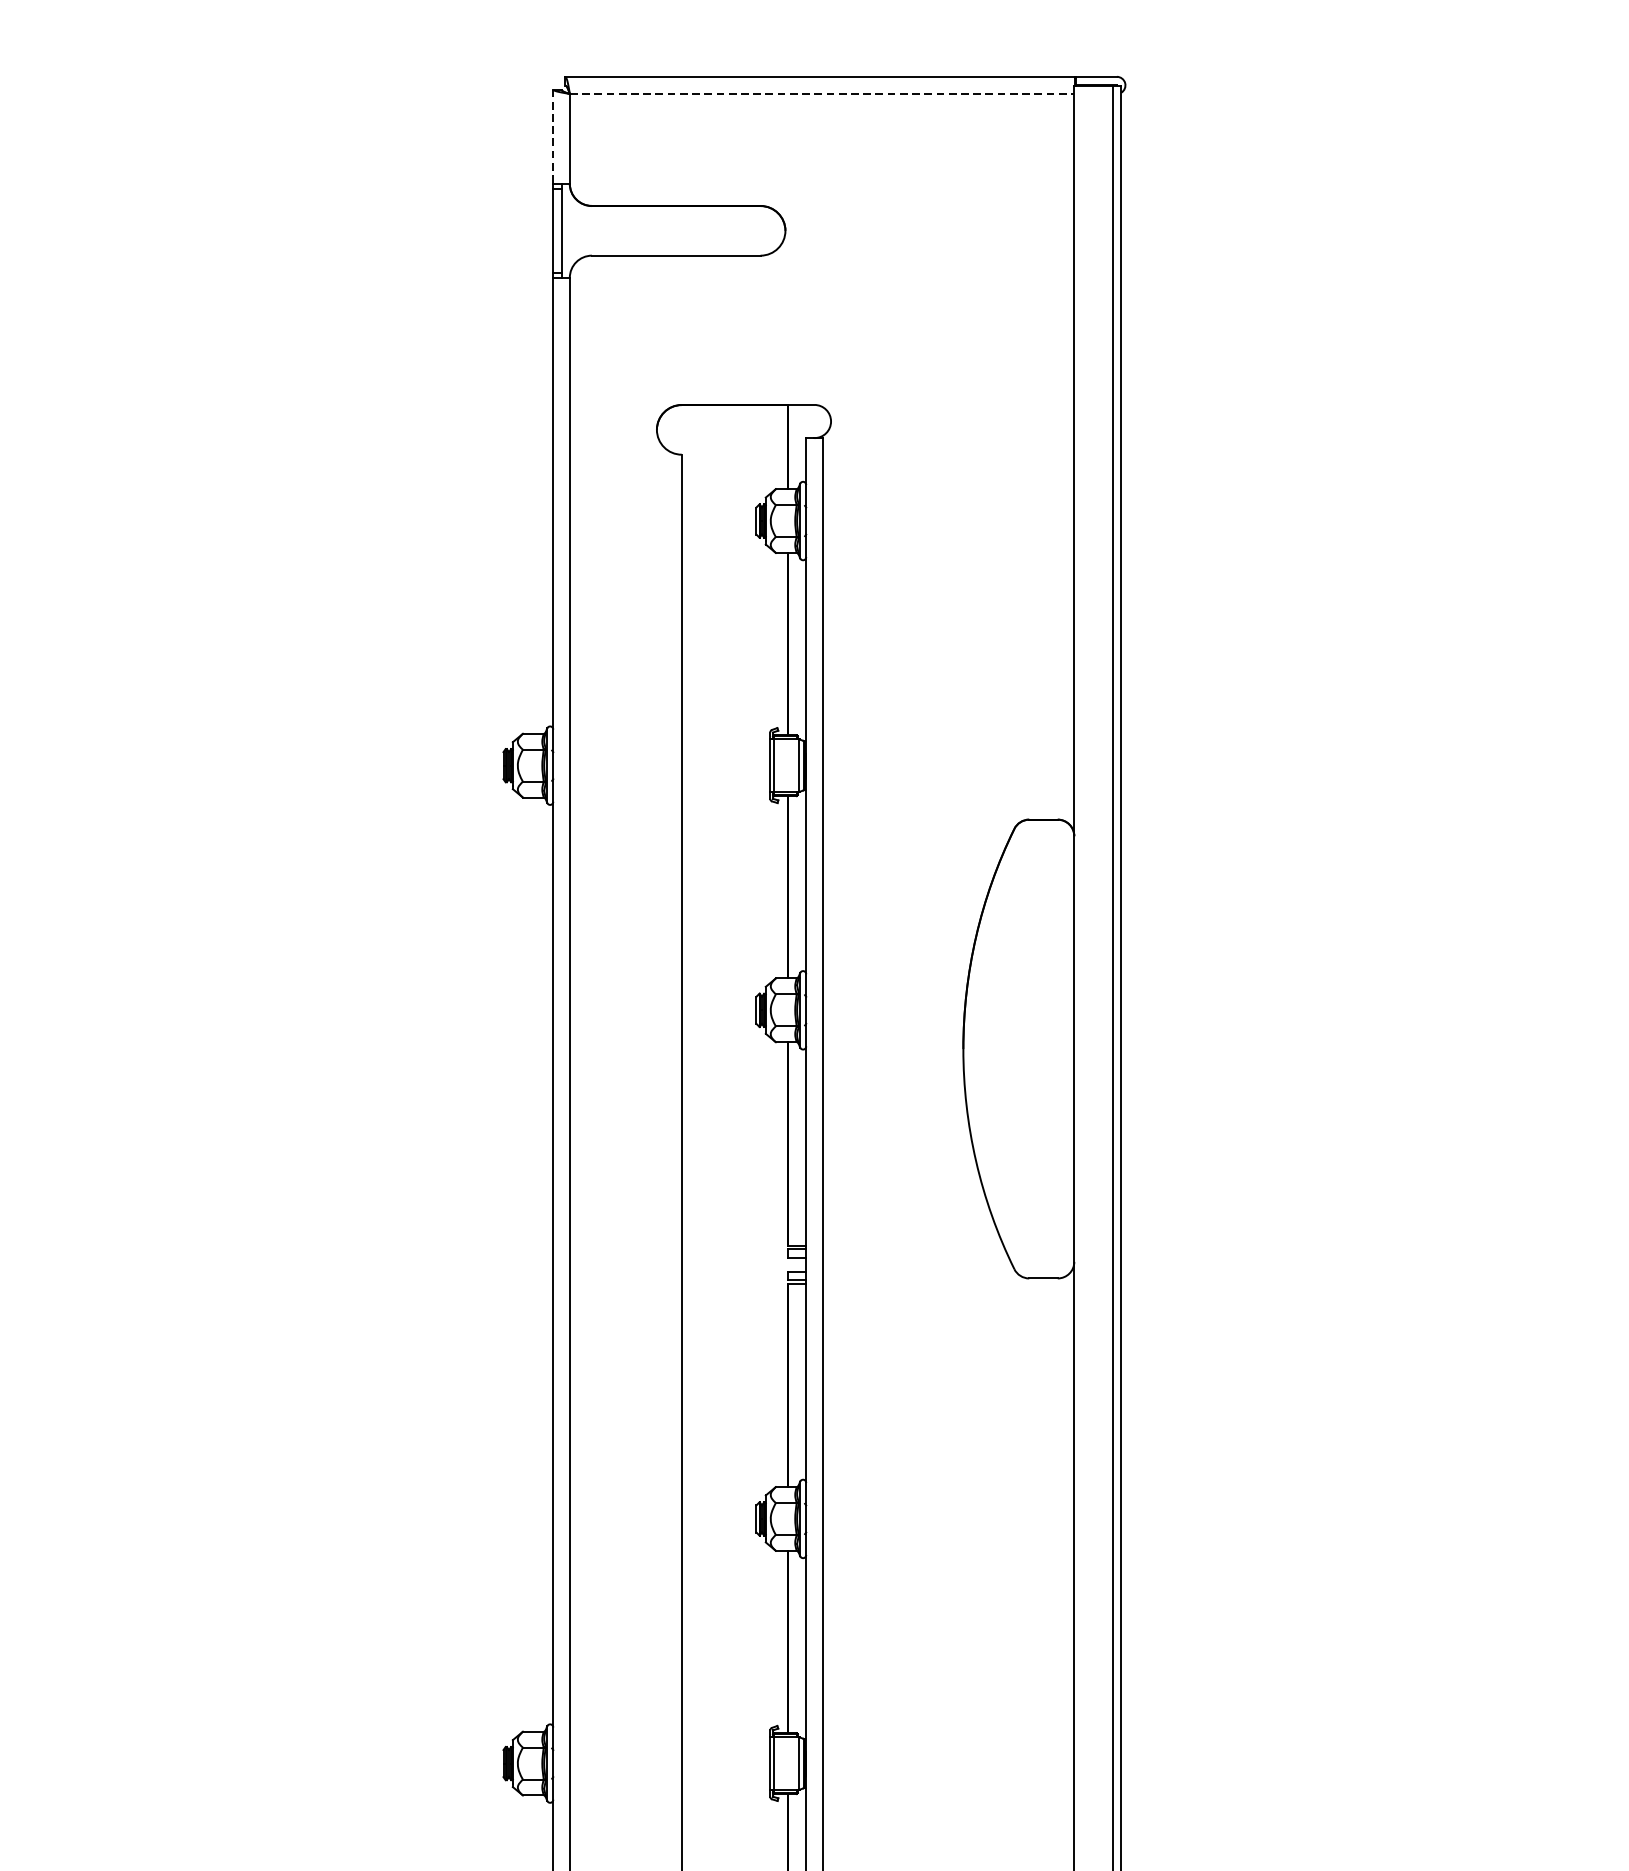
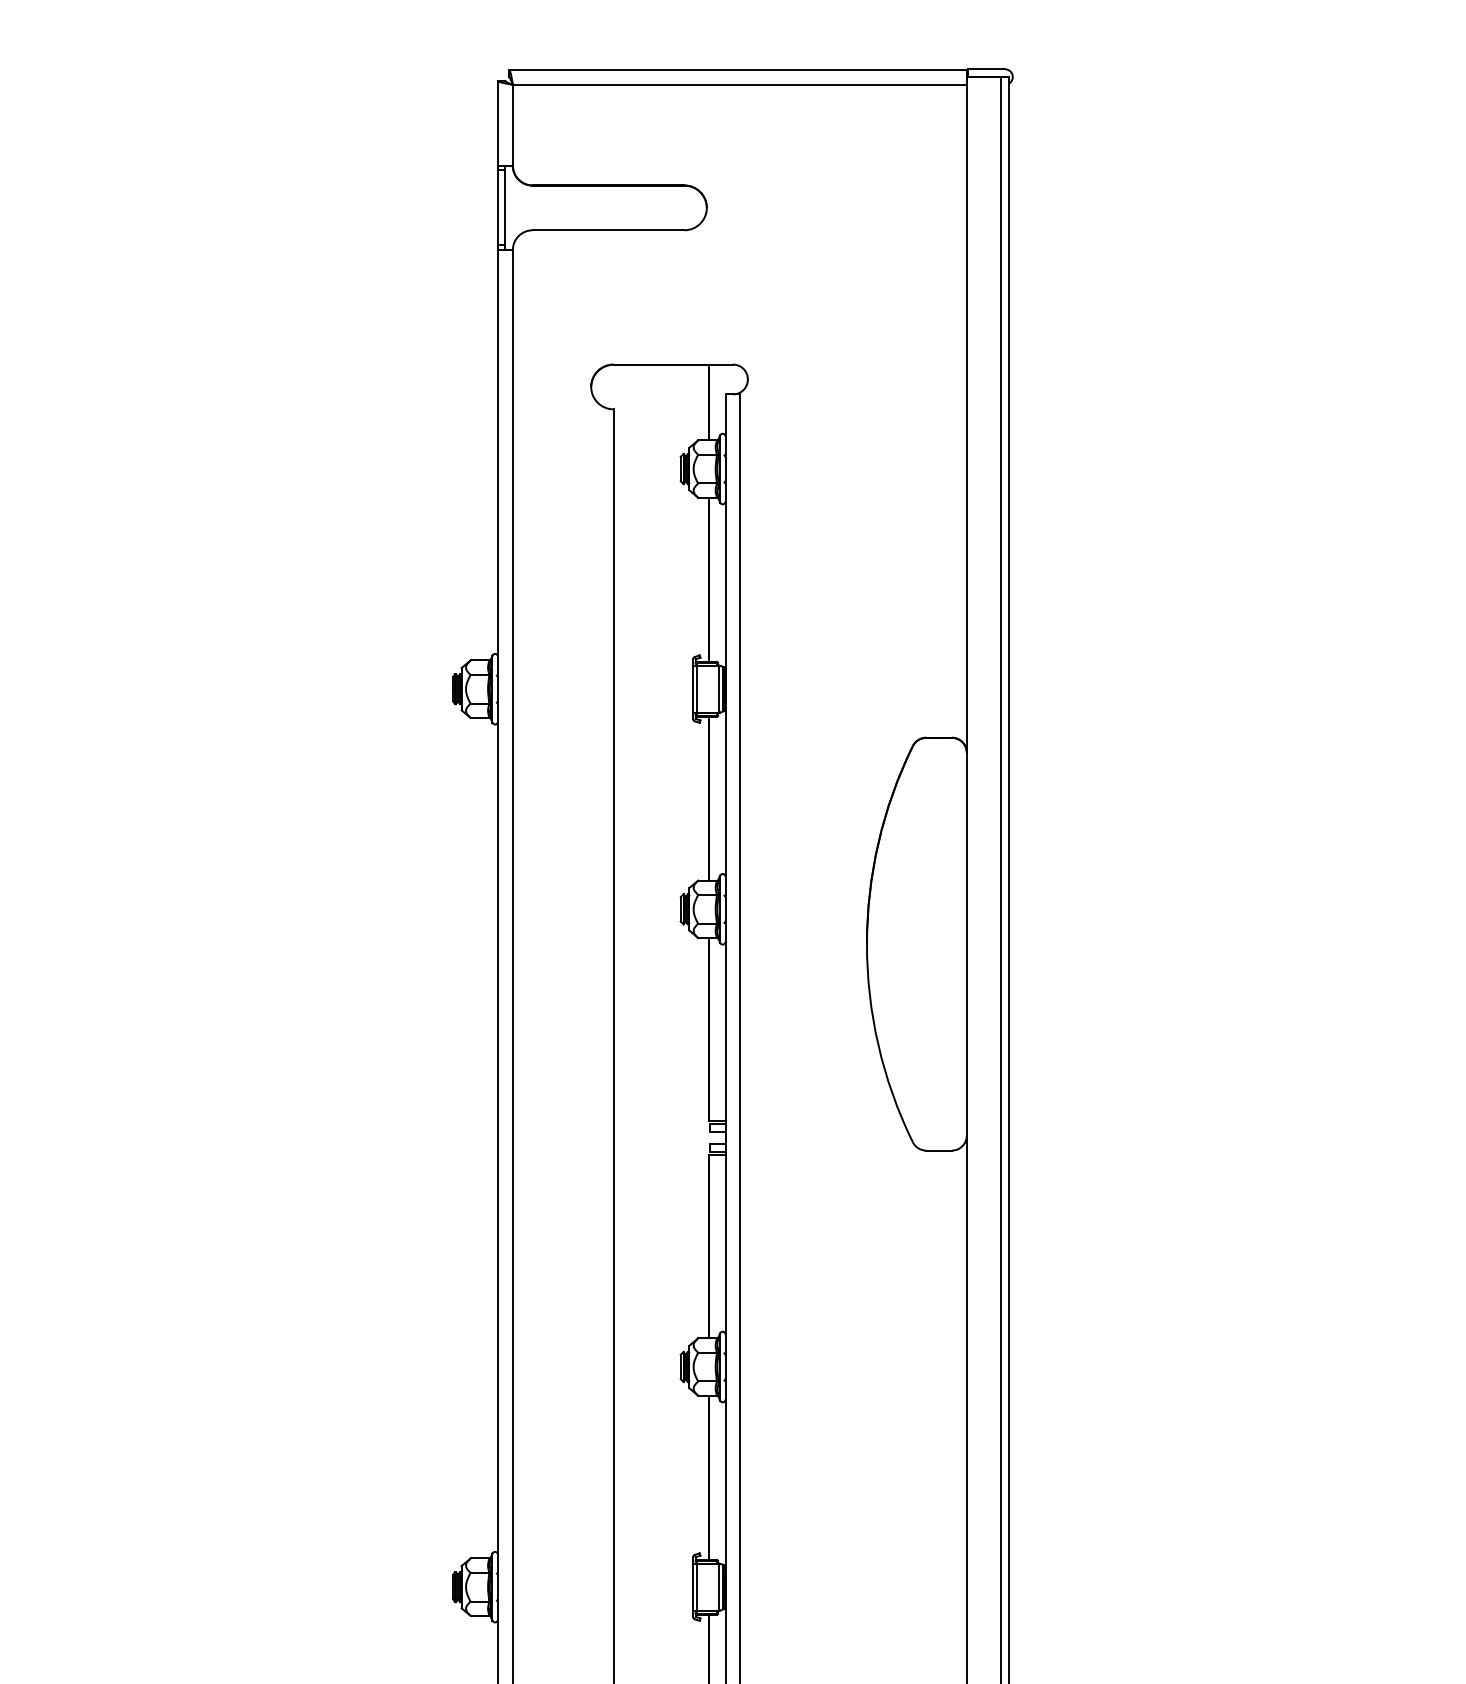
line: (821, 93) -> (739, 84), dashed -> solid
line: (552, 137) -> (497, 123), dashed -> solid

